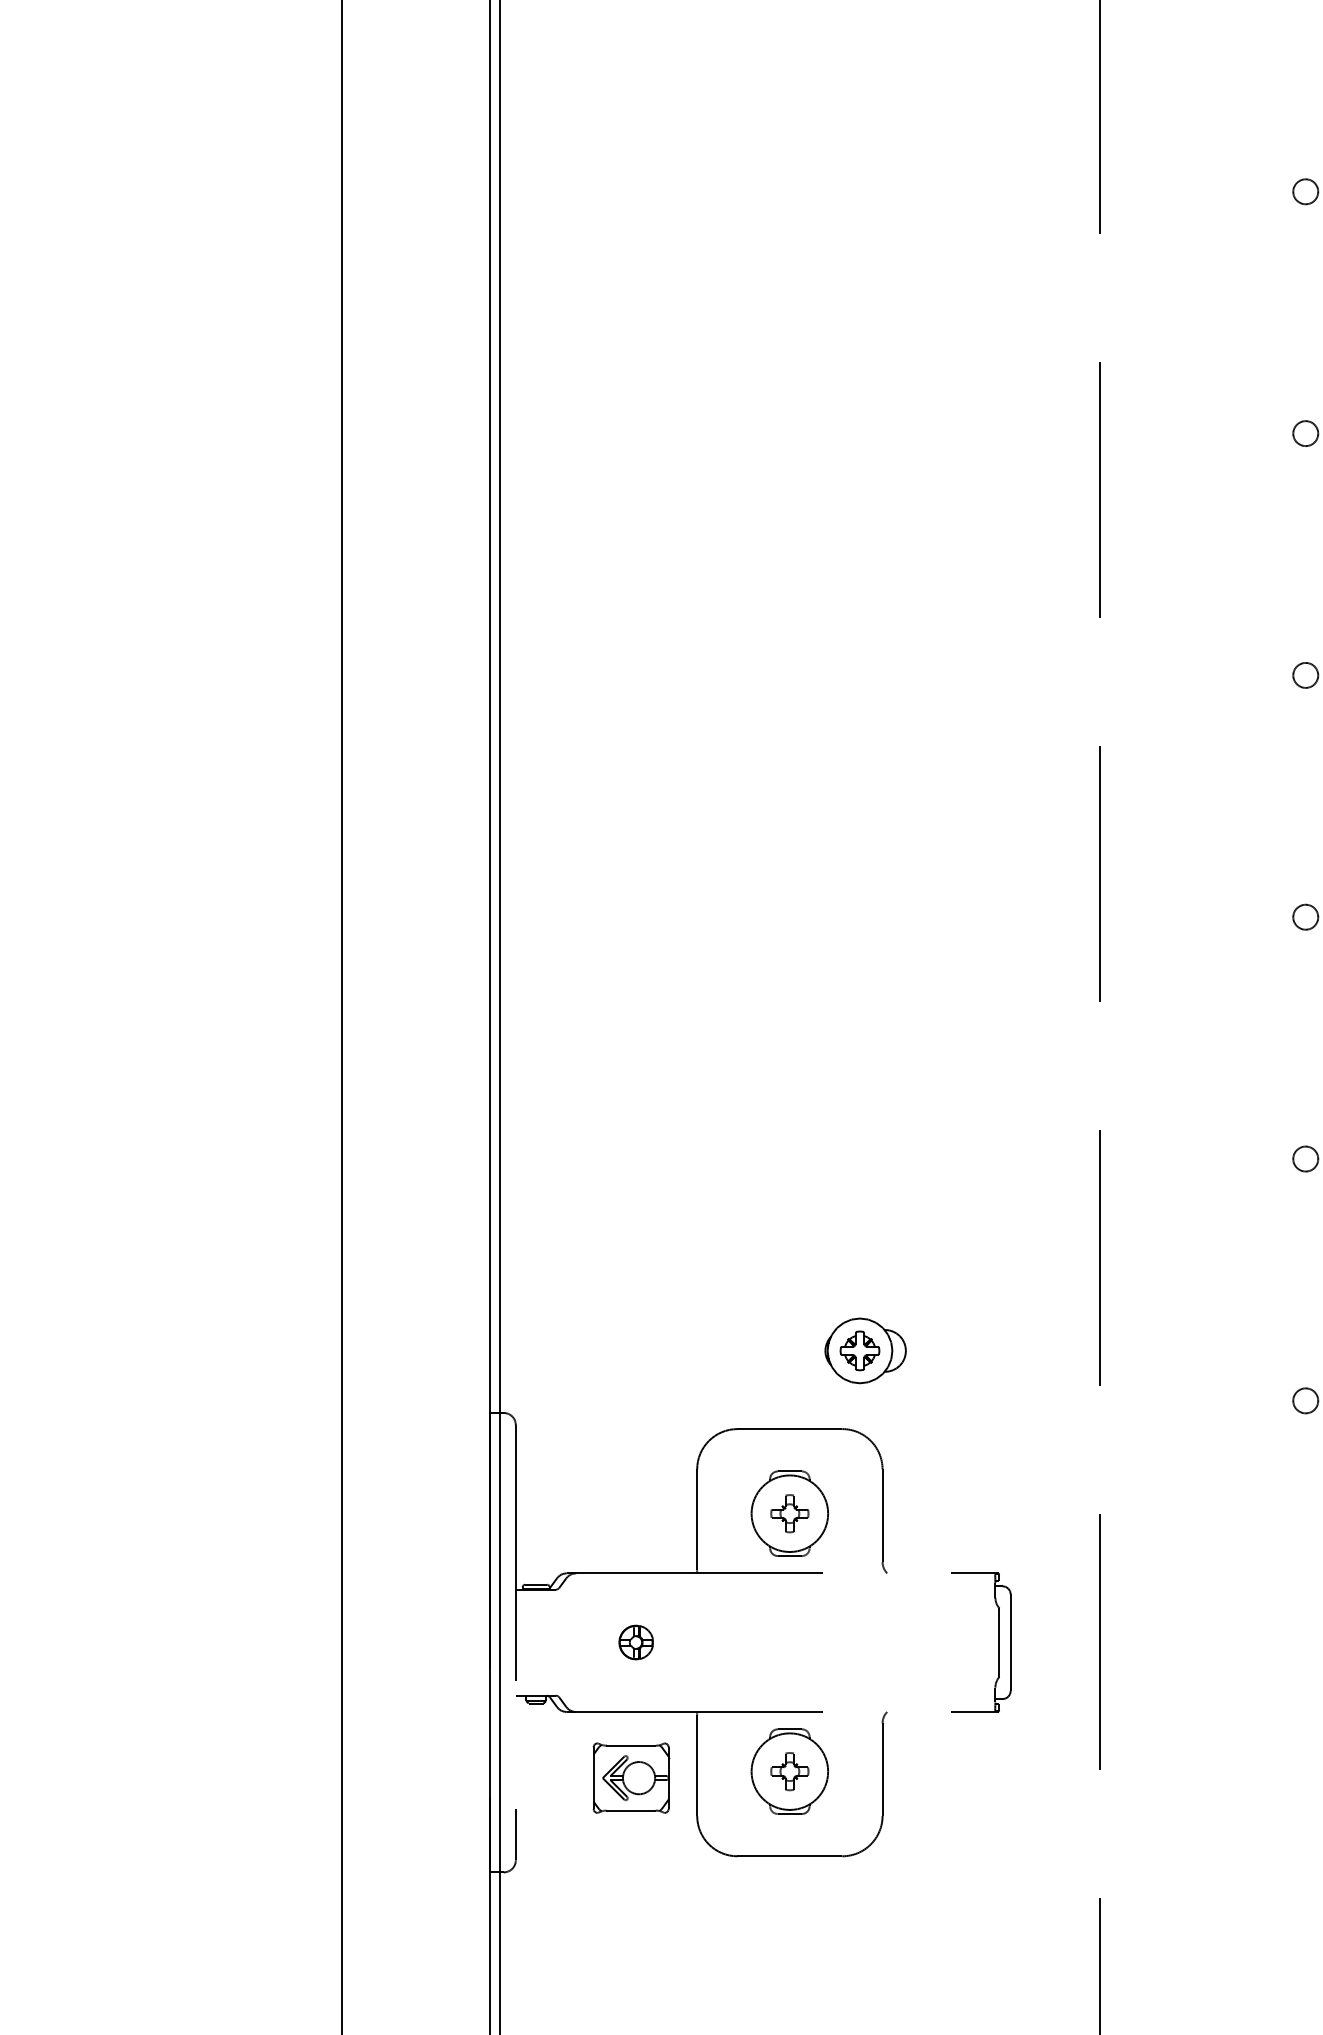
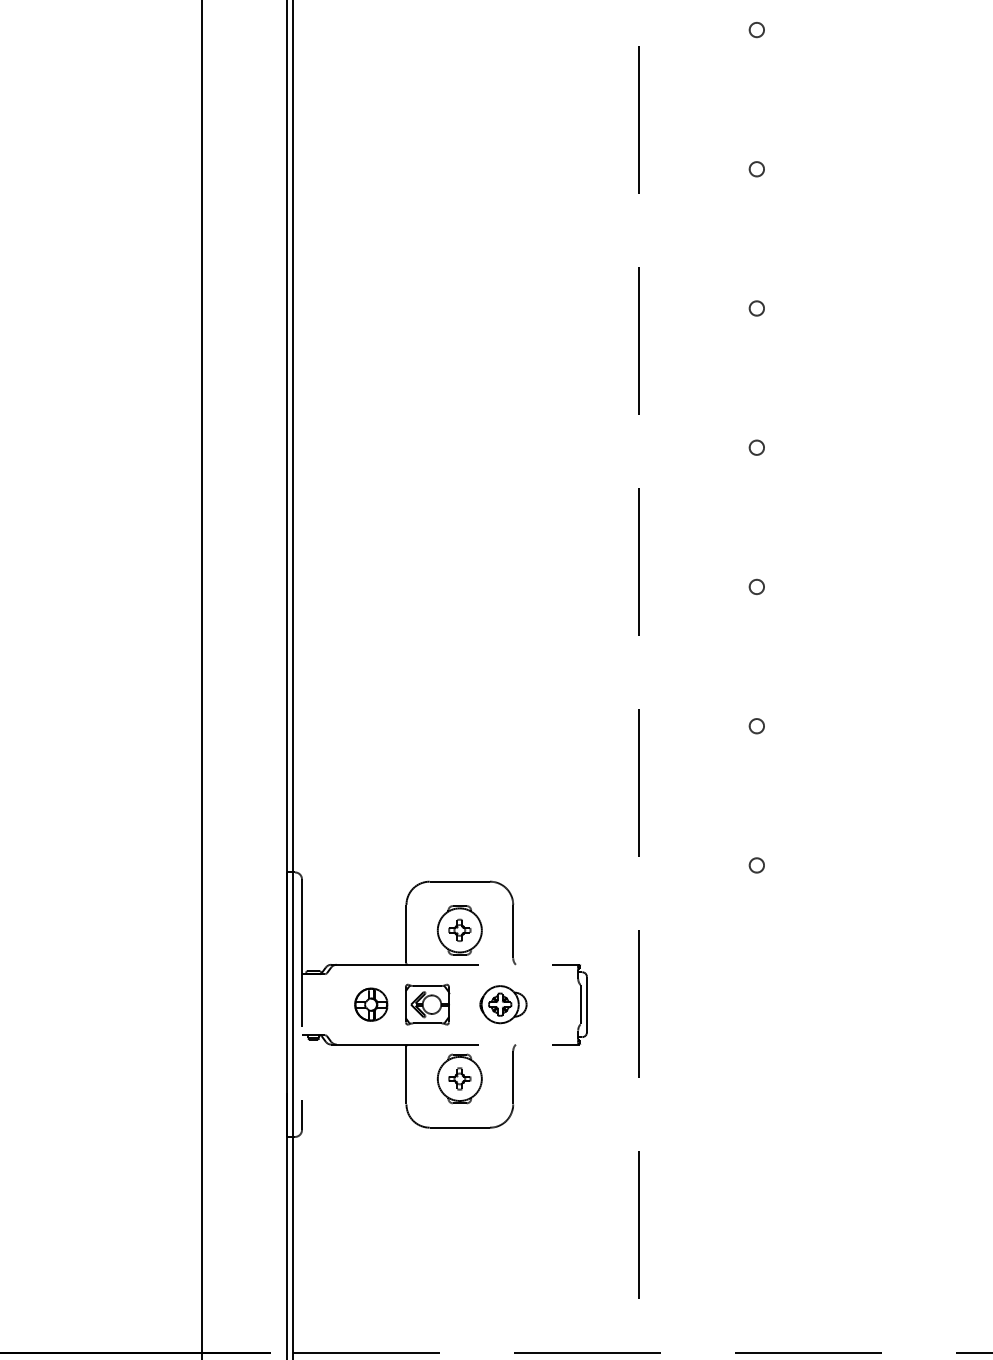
part: (865, 1350) -> (503, 1004), moved
part: (636, 1642) -> (371, 1004), size x1.67
part: (631, 1777) -> (427, 1004), moved

